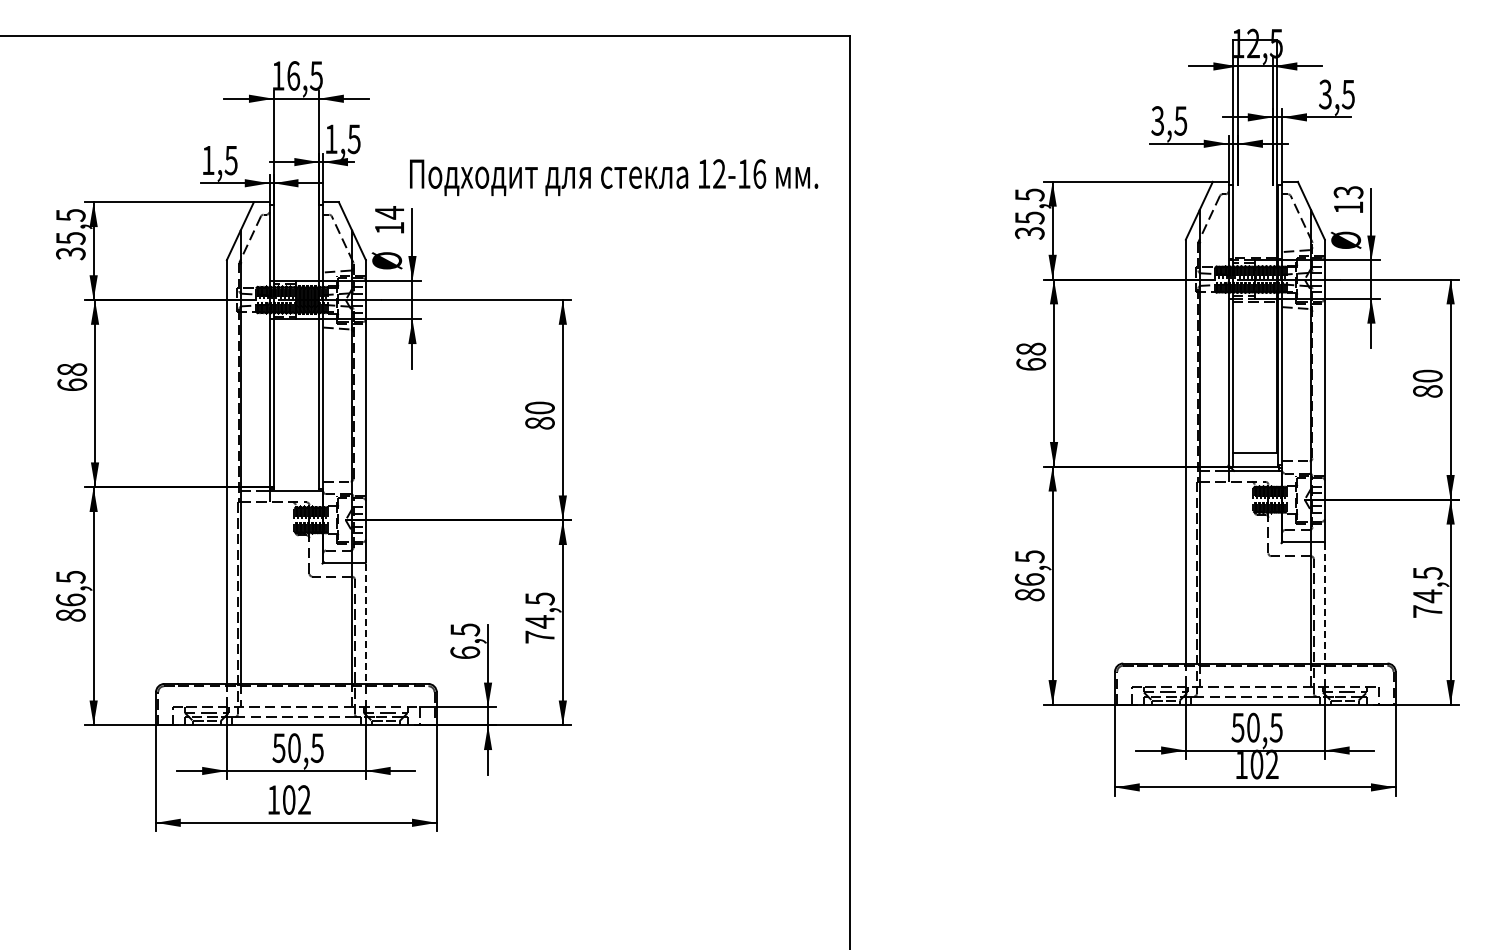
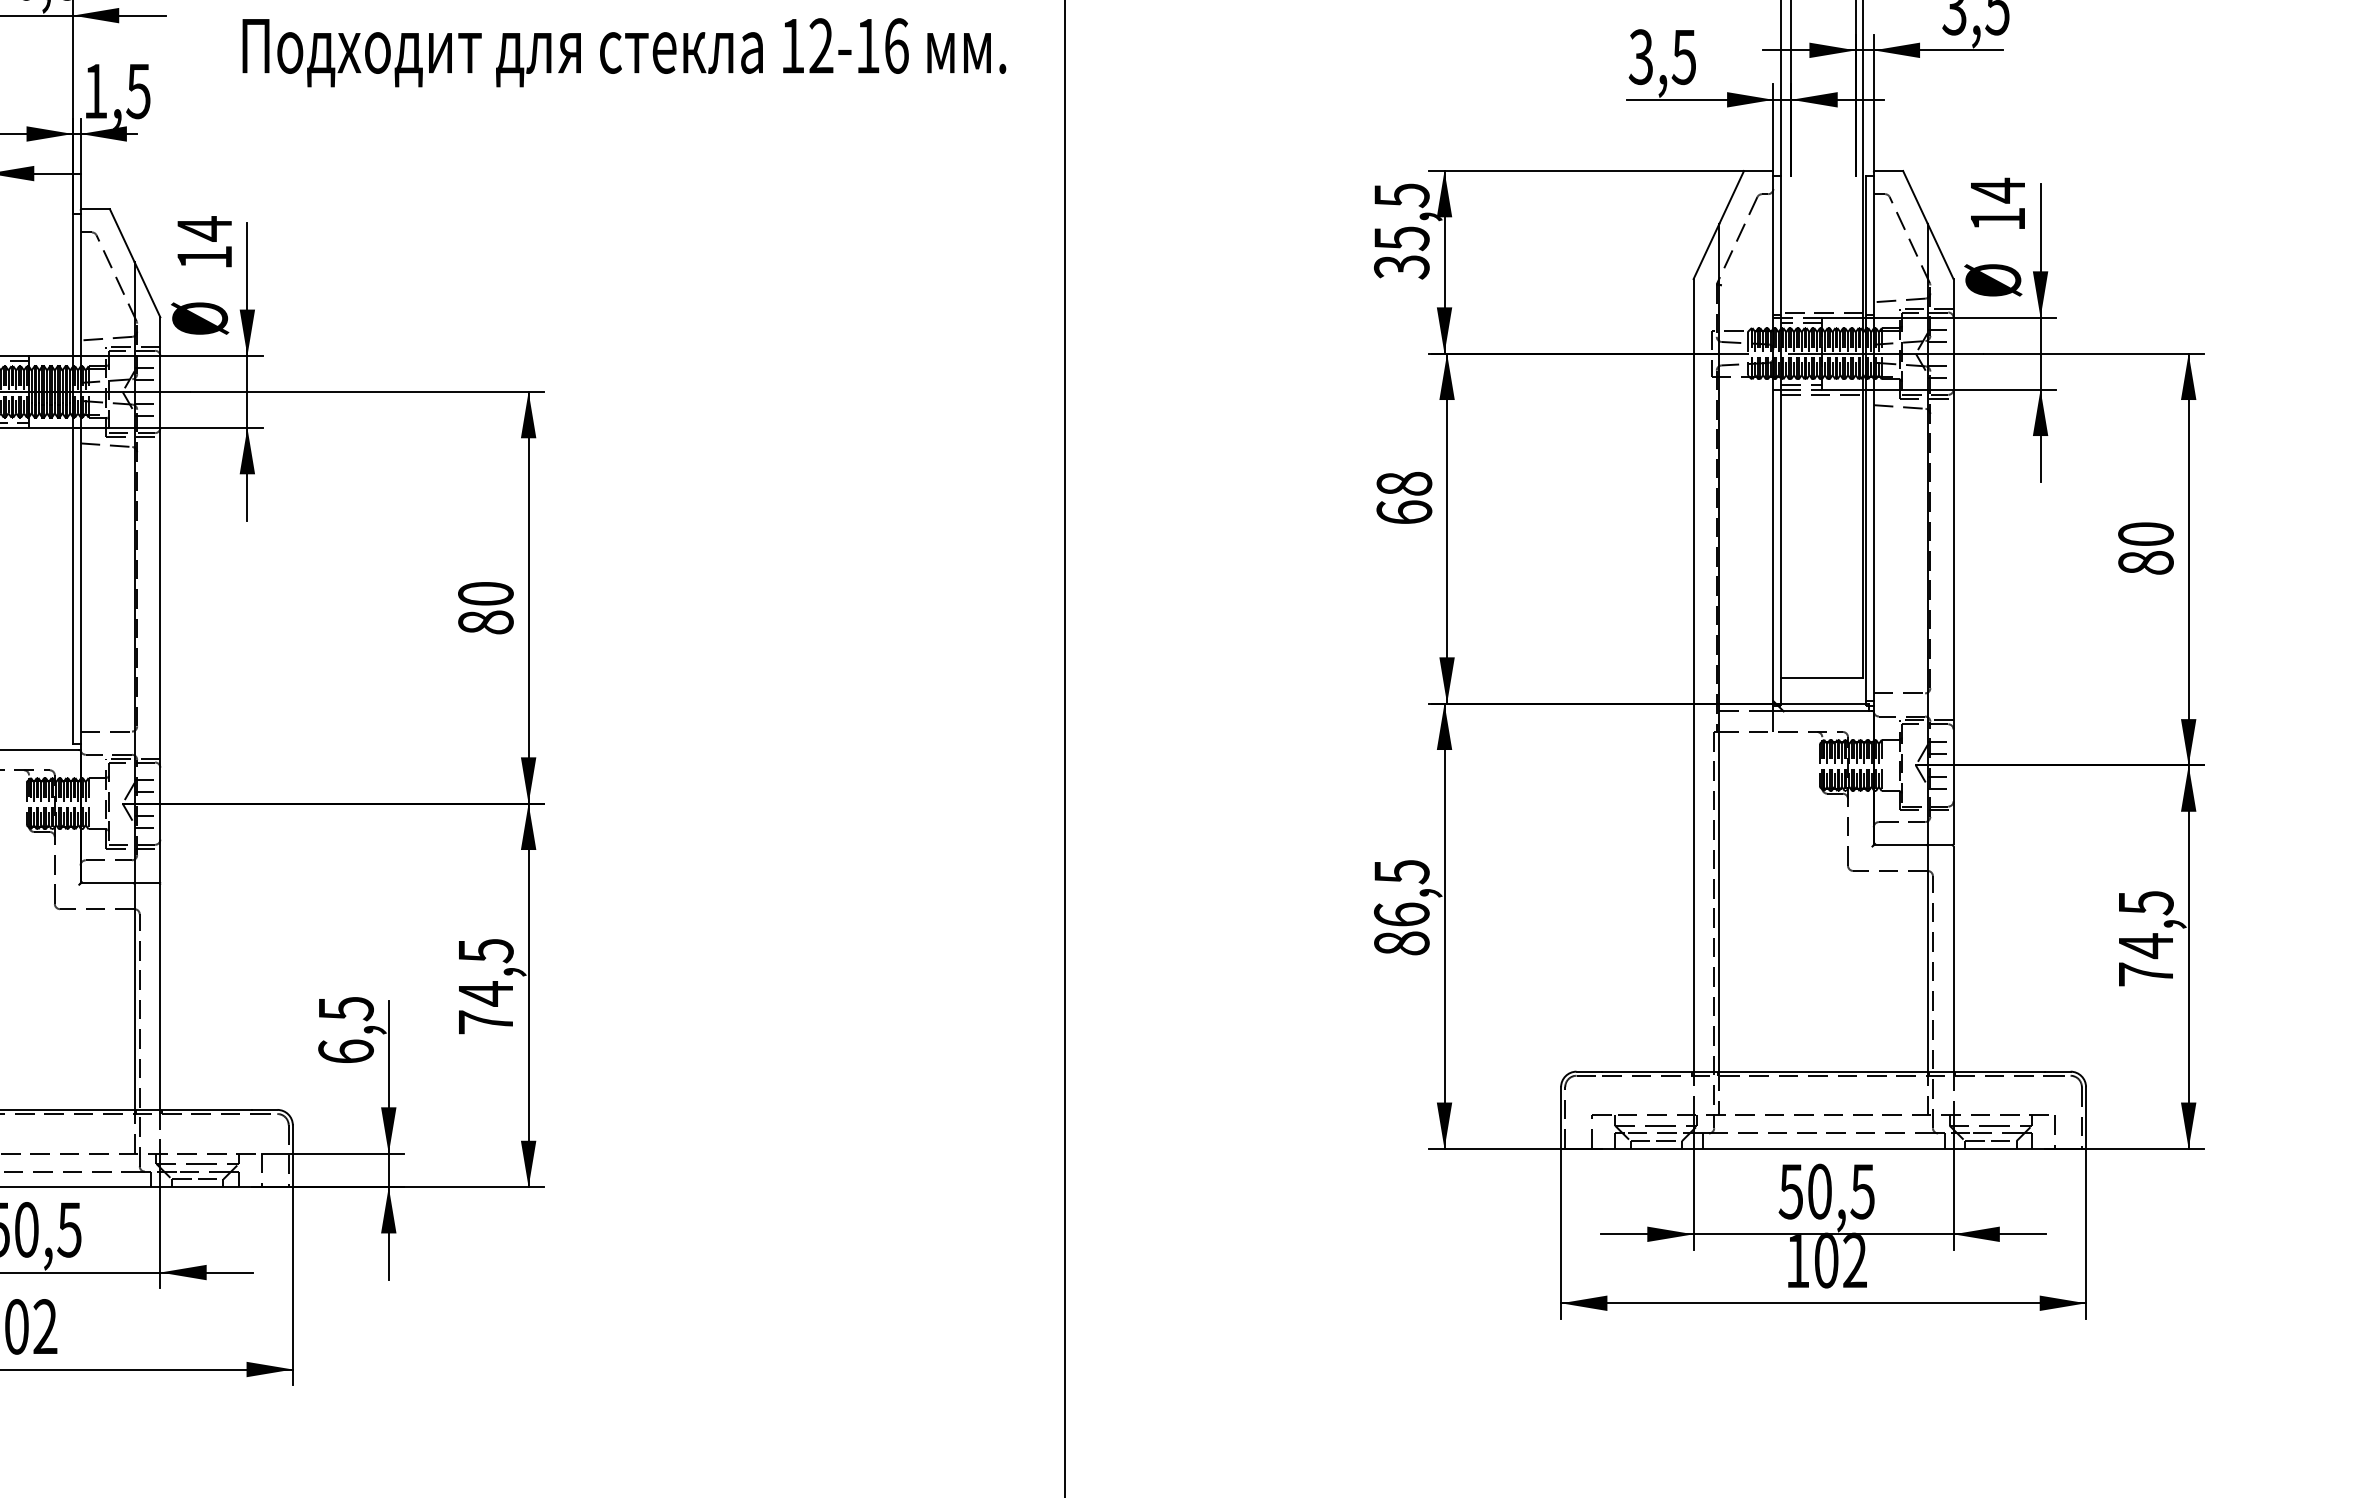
text: (614, 177) -> (625, 52), moved
text: (1348, 192) -> (1997, 190), 13 -> 14
line: (1324, 603) -> (1952, 959), dashed -> solid
line: (365, 624) -> (159, 998), dashed -> solid

